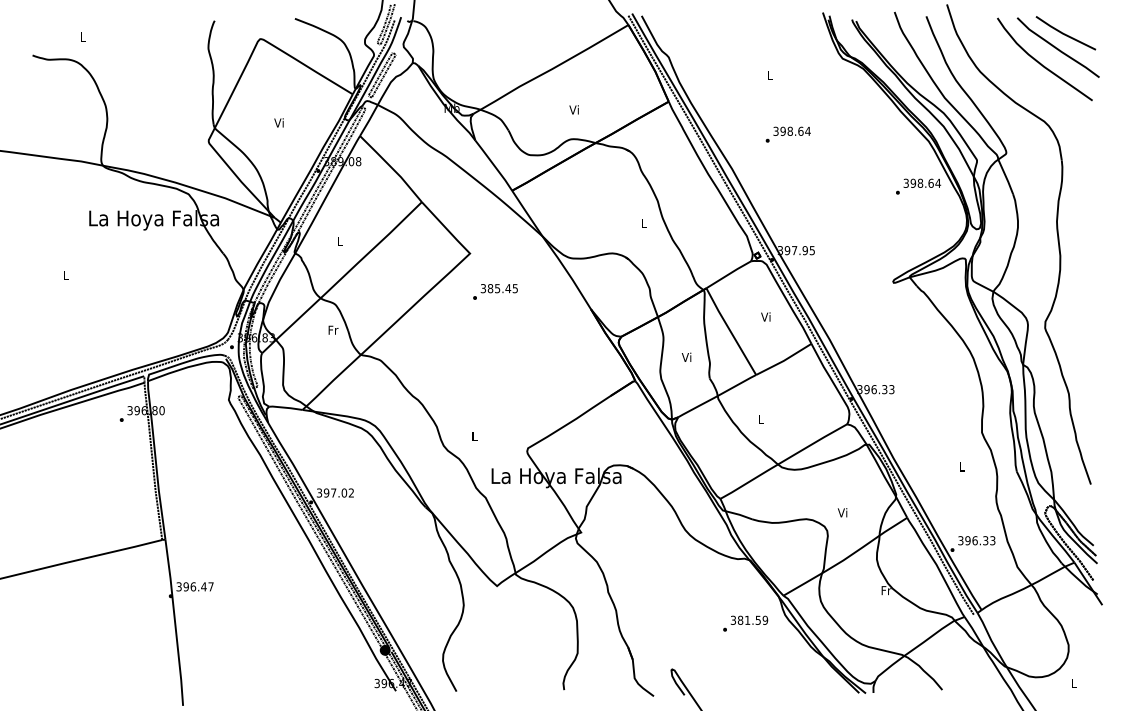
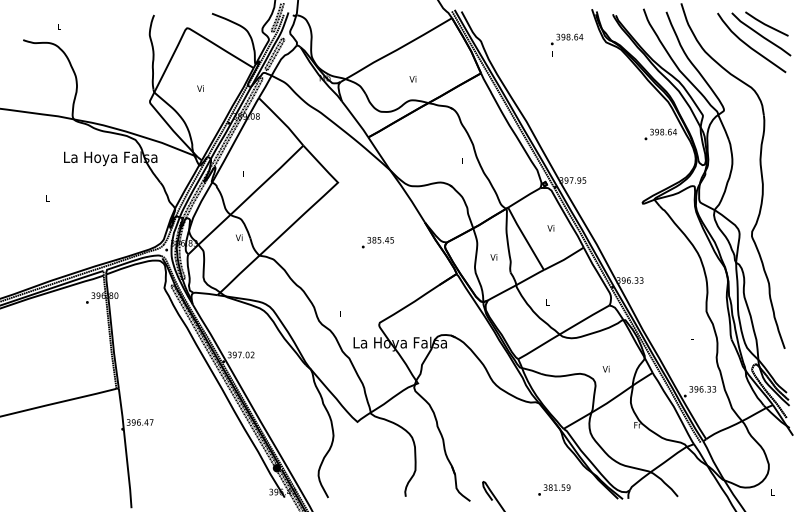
text: (787, 134) -> (566, 39), moved
text: (495, 291) -> (377, 242), moved
text: (333, 329) -> (239, 237), Fr -> Vi
text: (745, 623) -> (554, 489), moved

